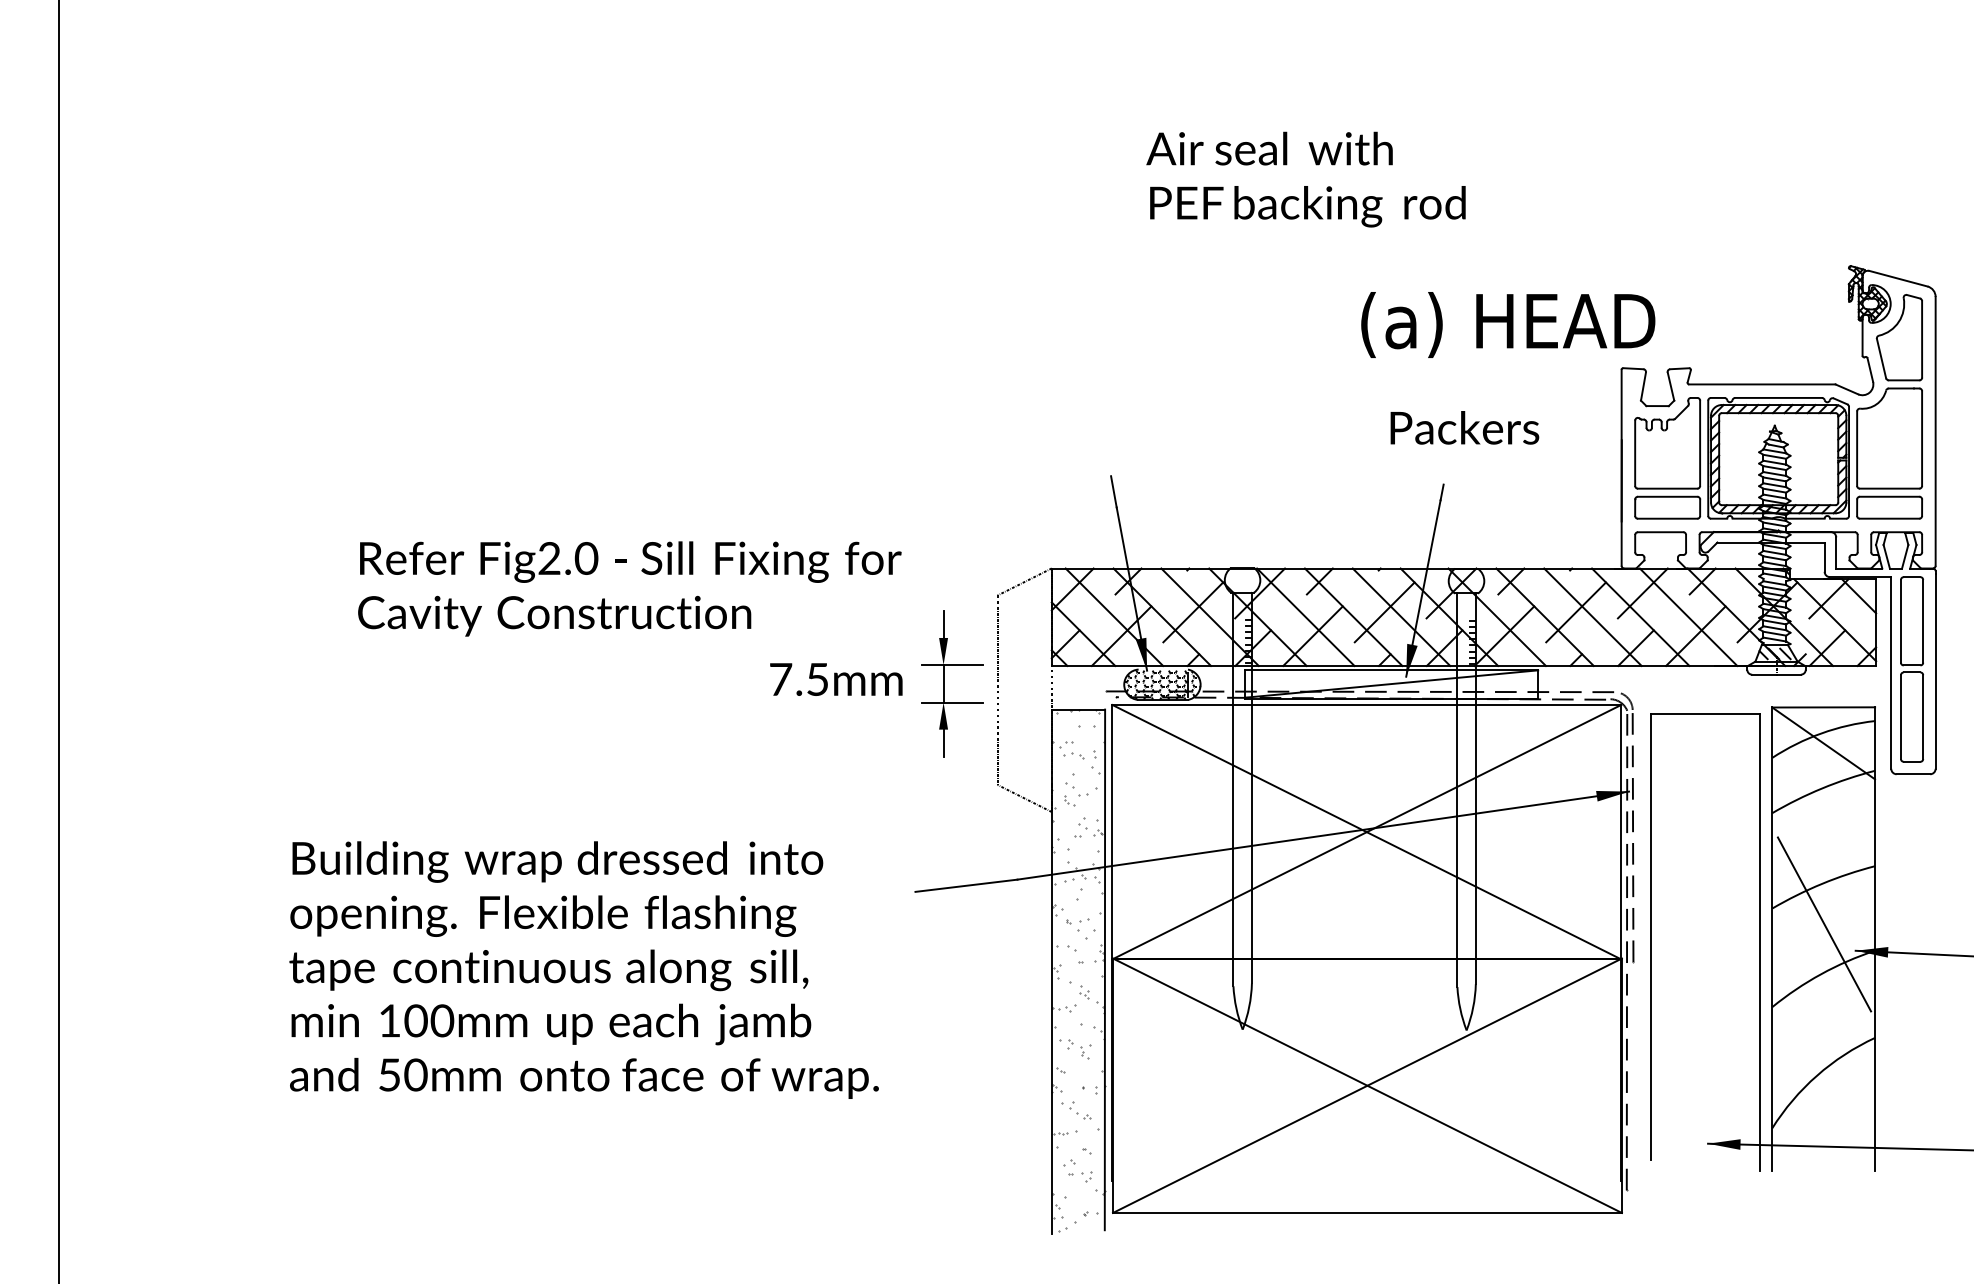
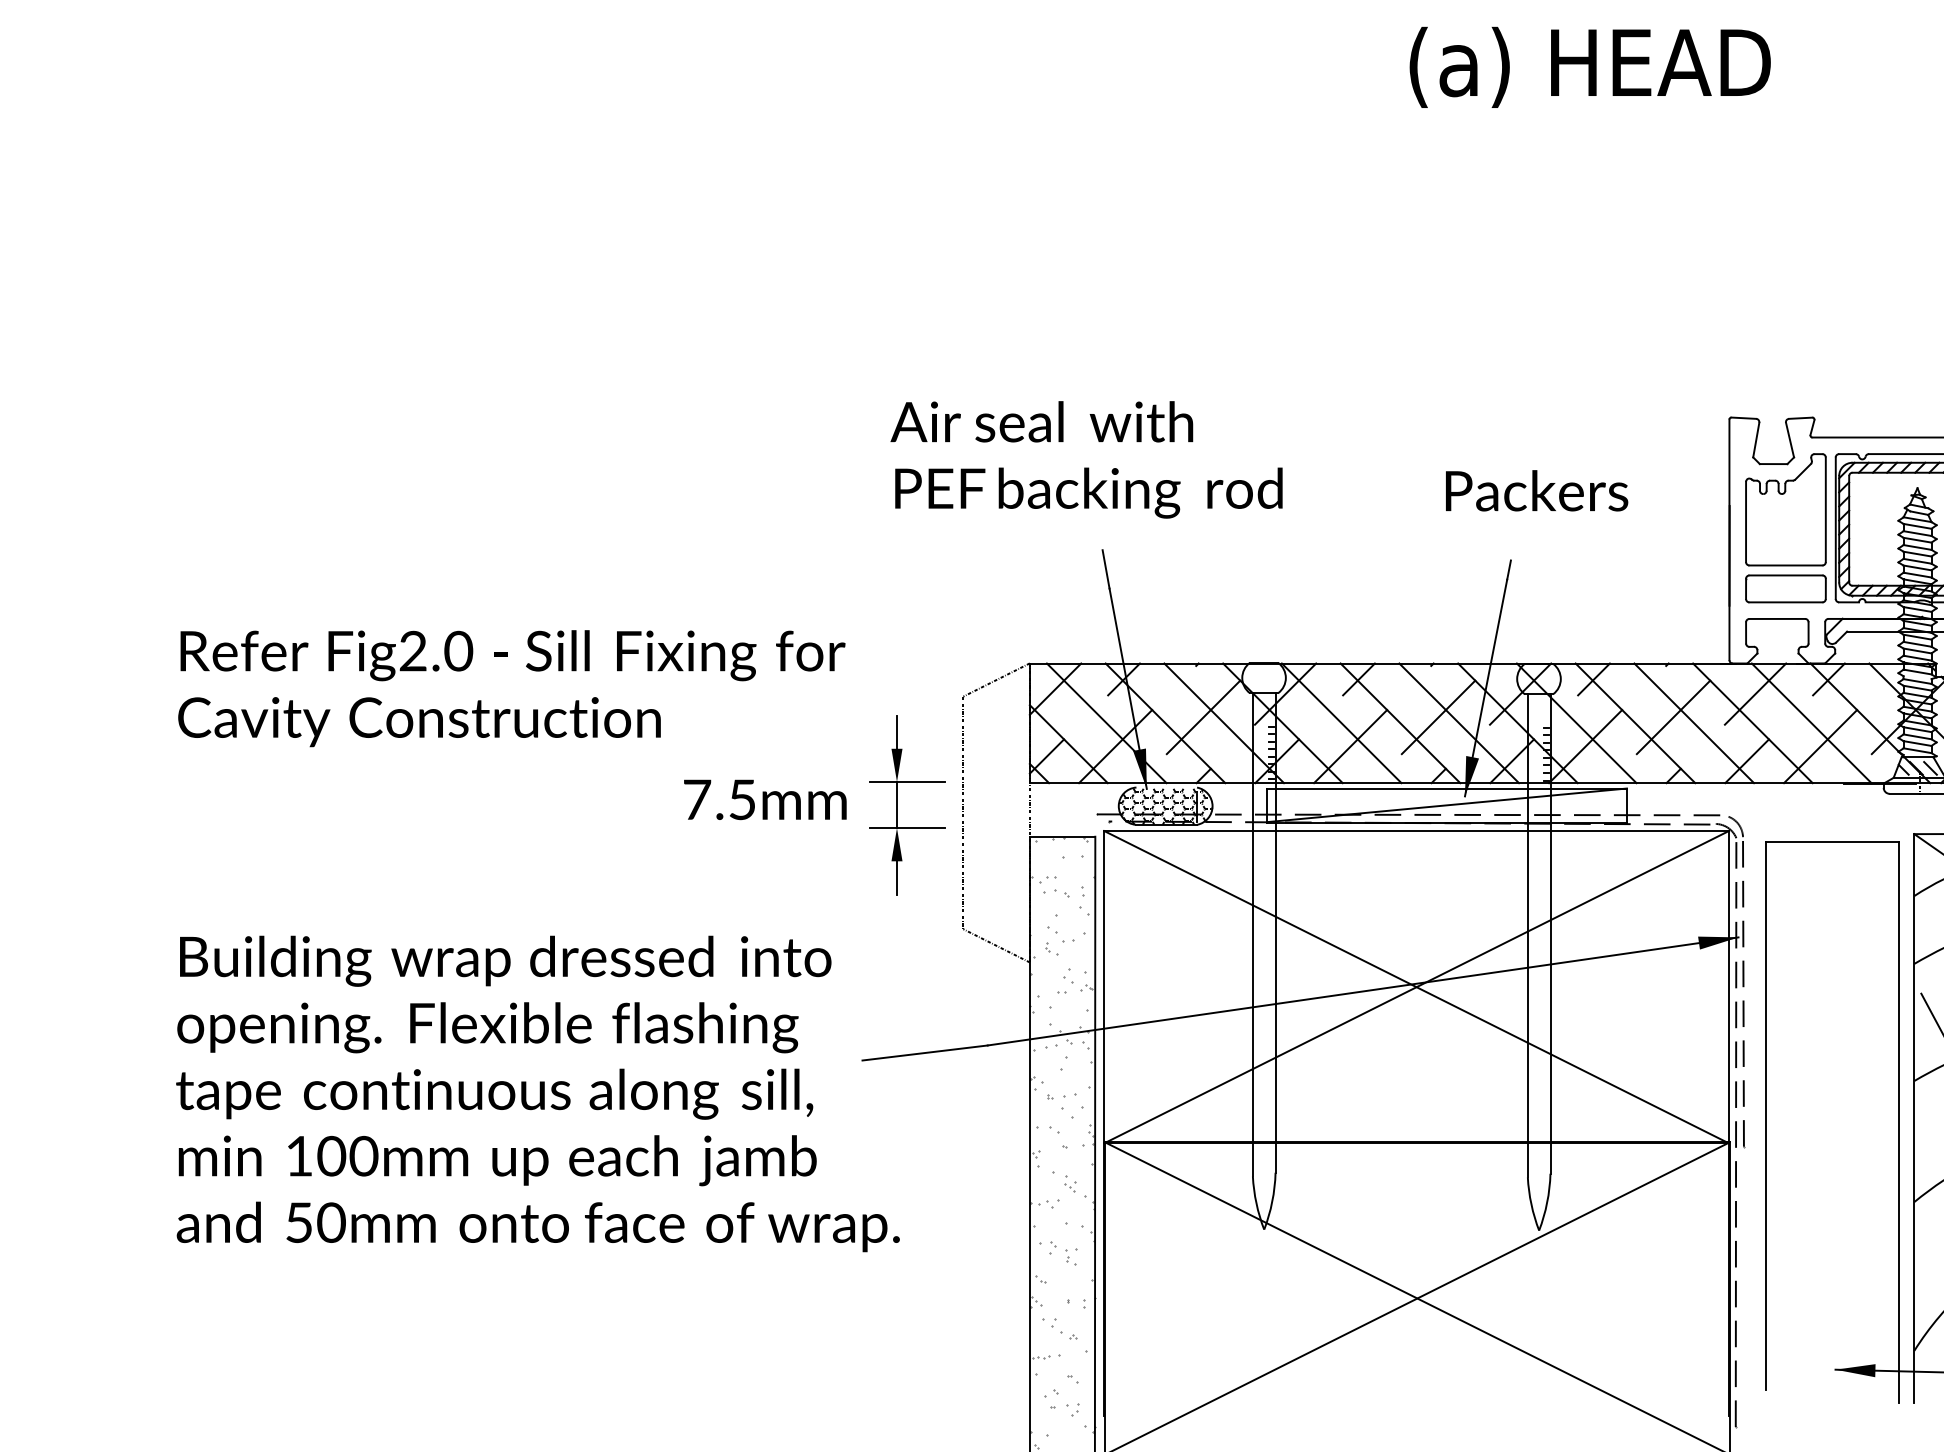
text: (1305, 179) -> (1085, 459), moved
text: (1508, 324) -> (1590, 66), moved
text: (583, 969) -> (537, 1093), moved

